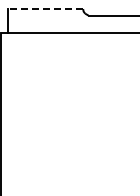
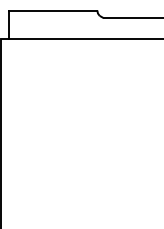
line: (45, 9) -> (53, 11), dashed -> solid

